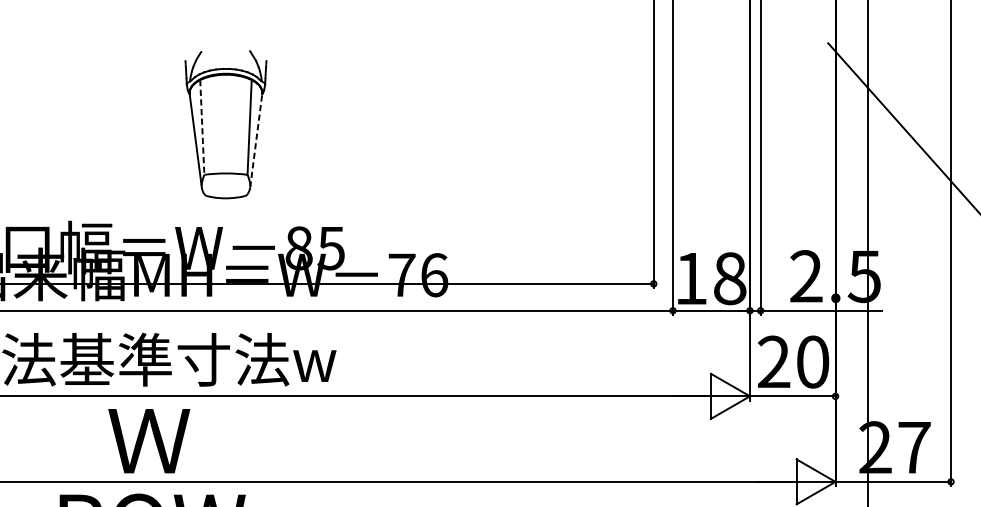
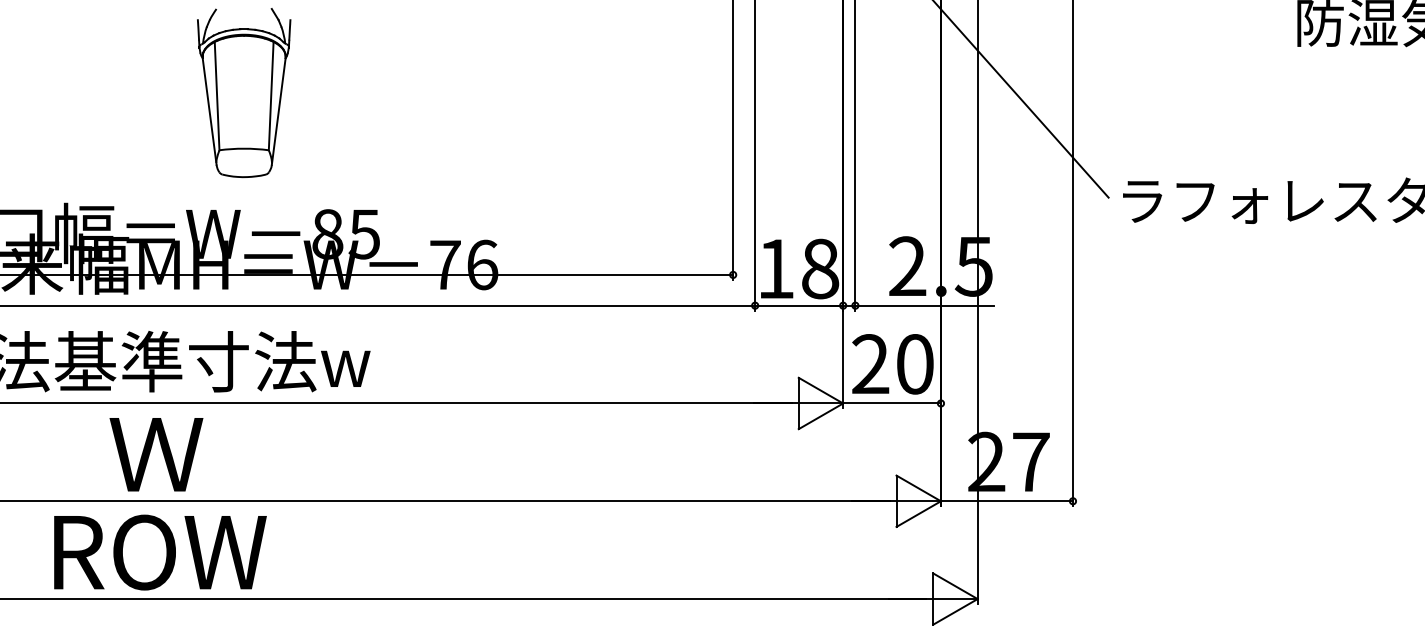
line: (202, 127) -> (217, 96), dashed -> solid
line: (256, 140) -> (278, 111), dashed -> solid

